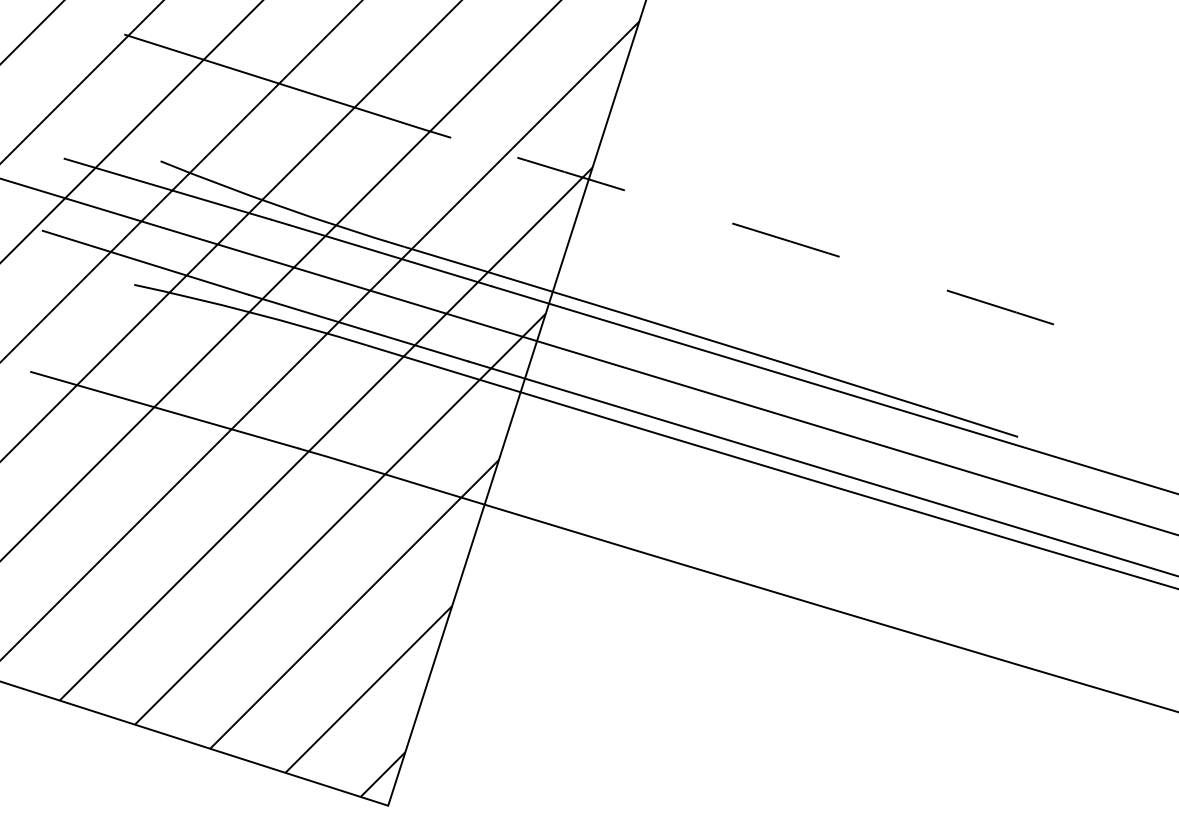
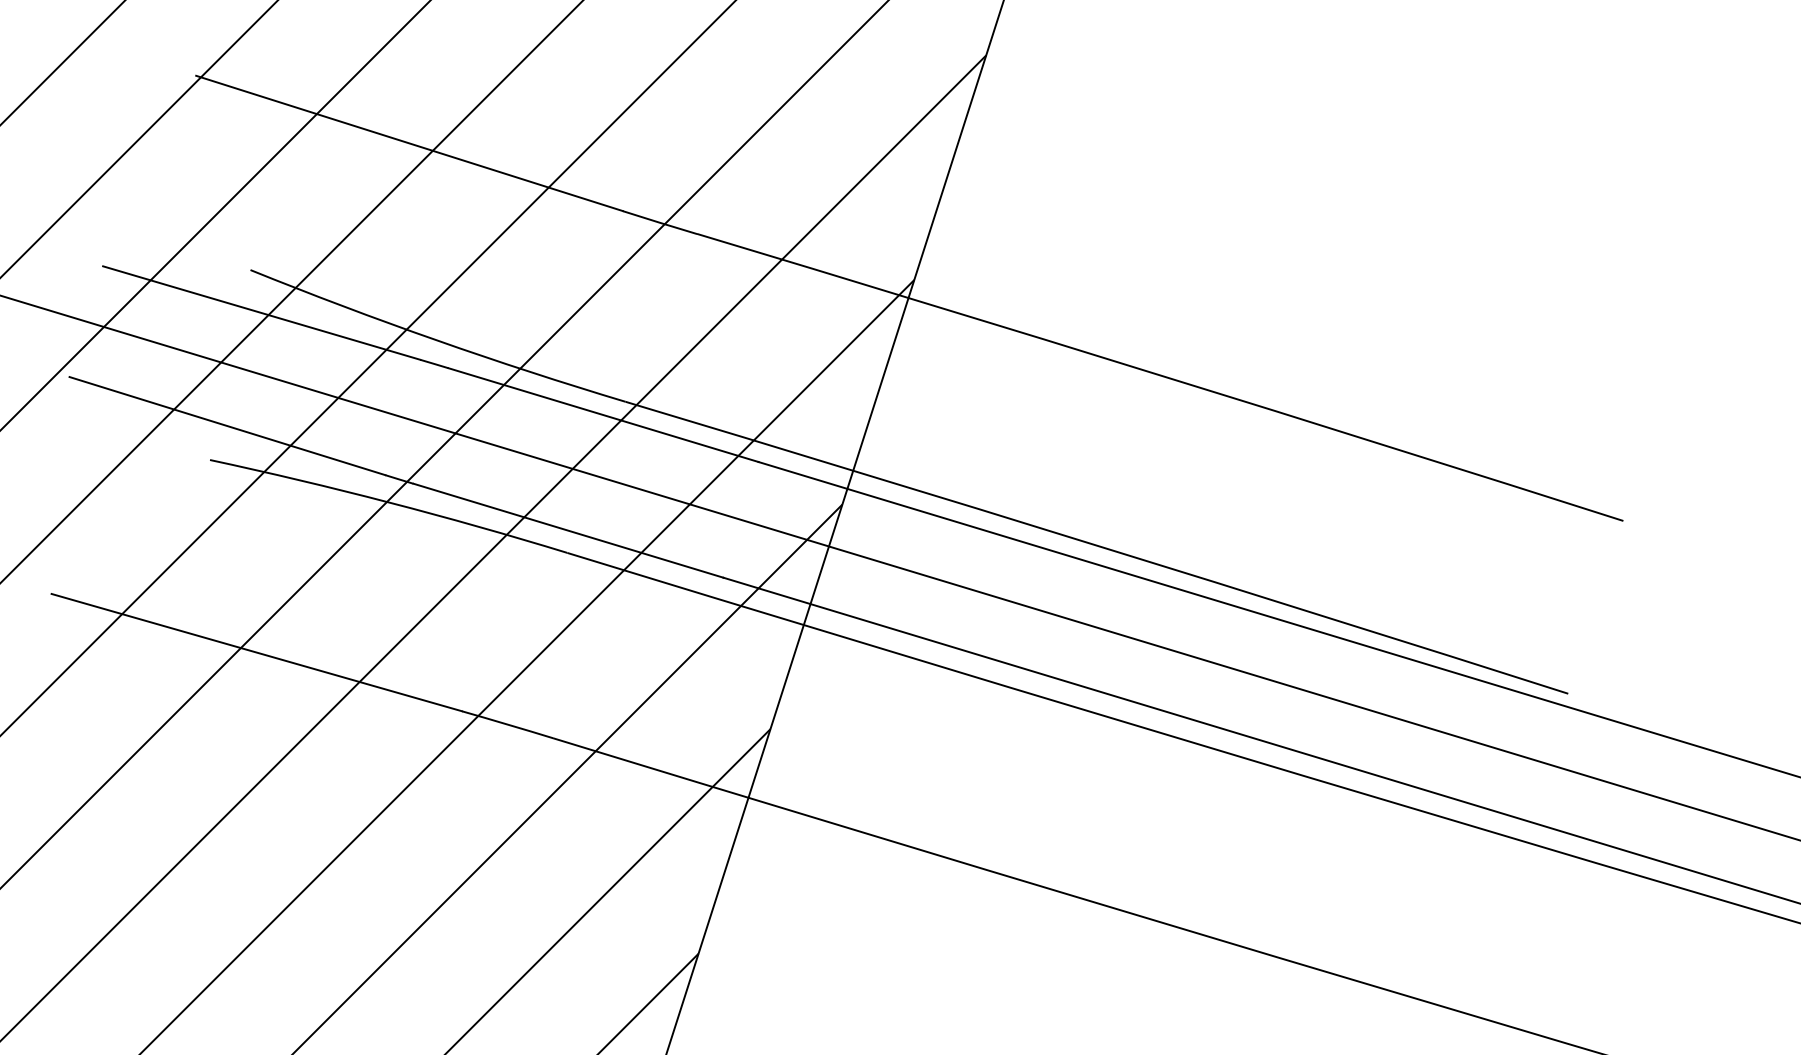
arc: (752, 229) -> (1160, 374), dashed -> solid

